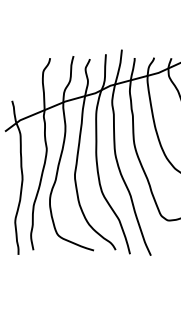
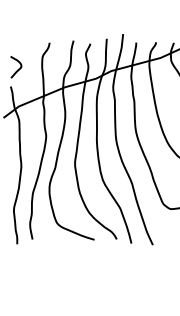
curve: (19, 83) -> (18, 68), added

